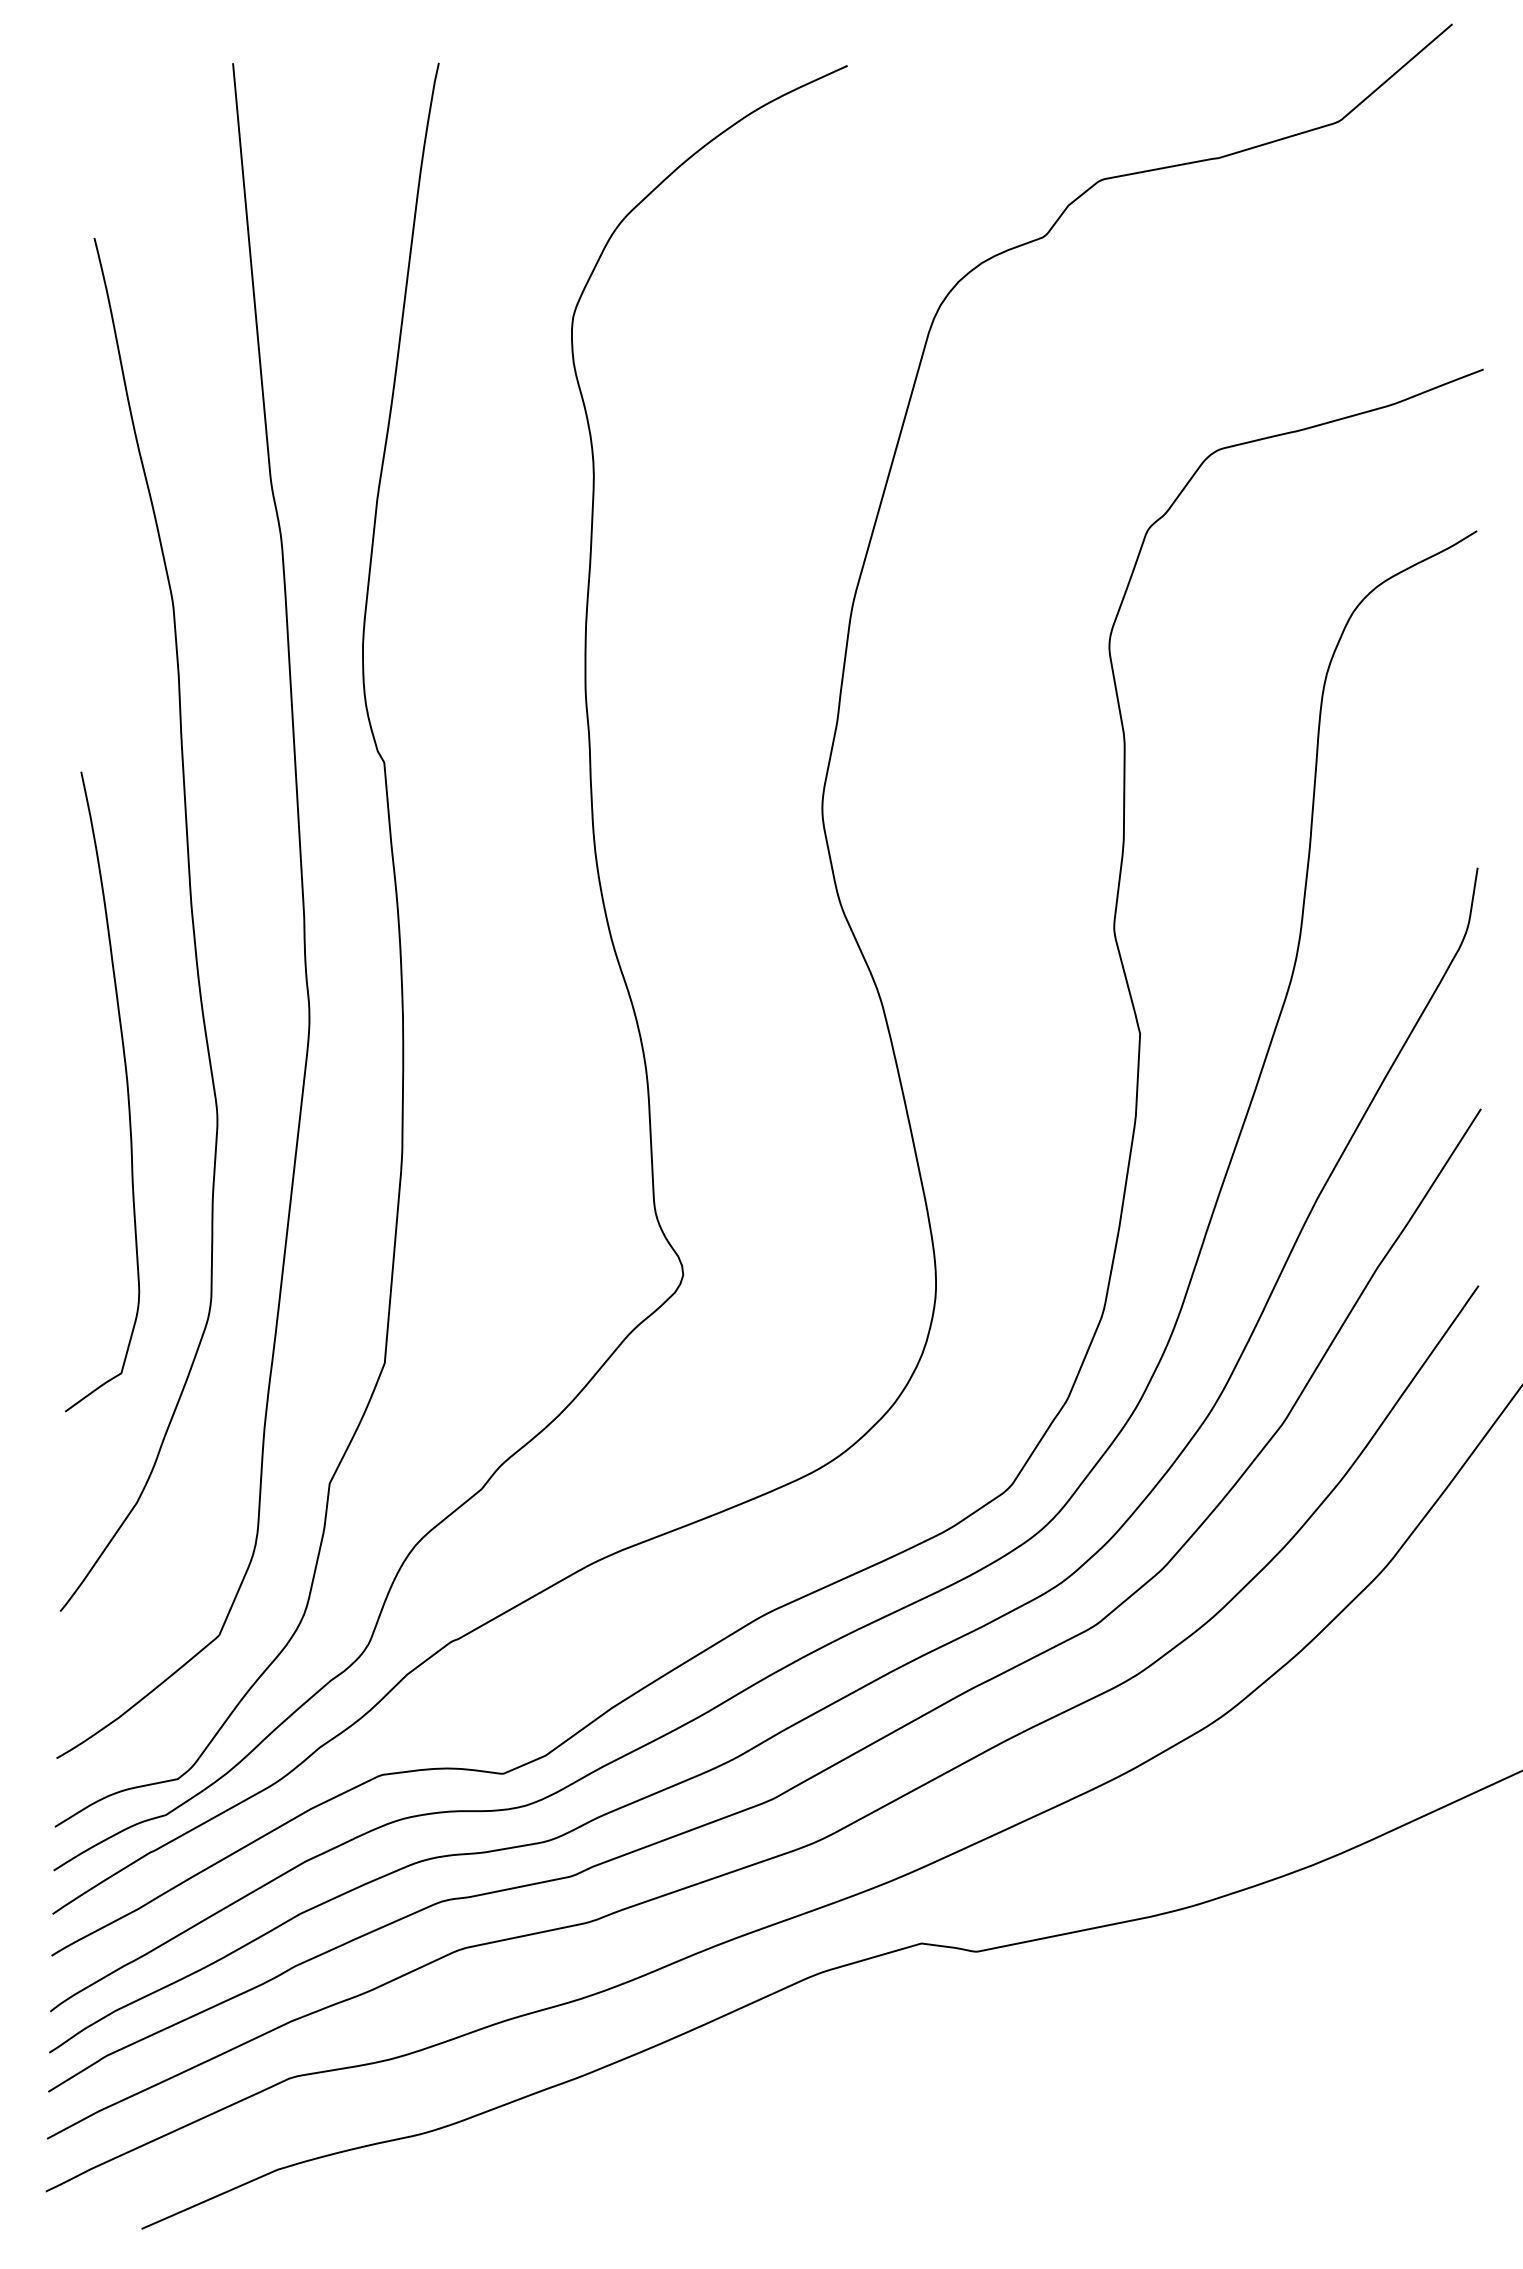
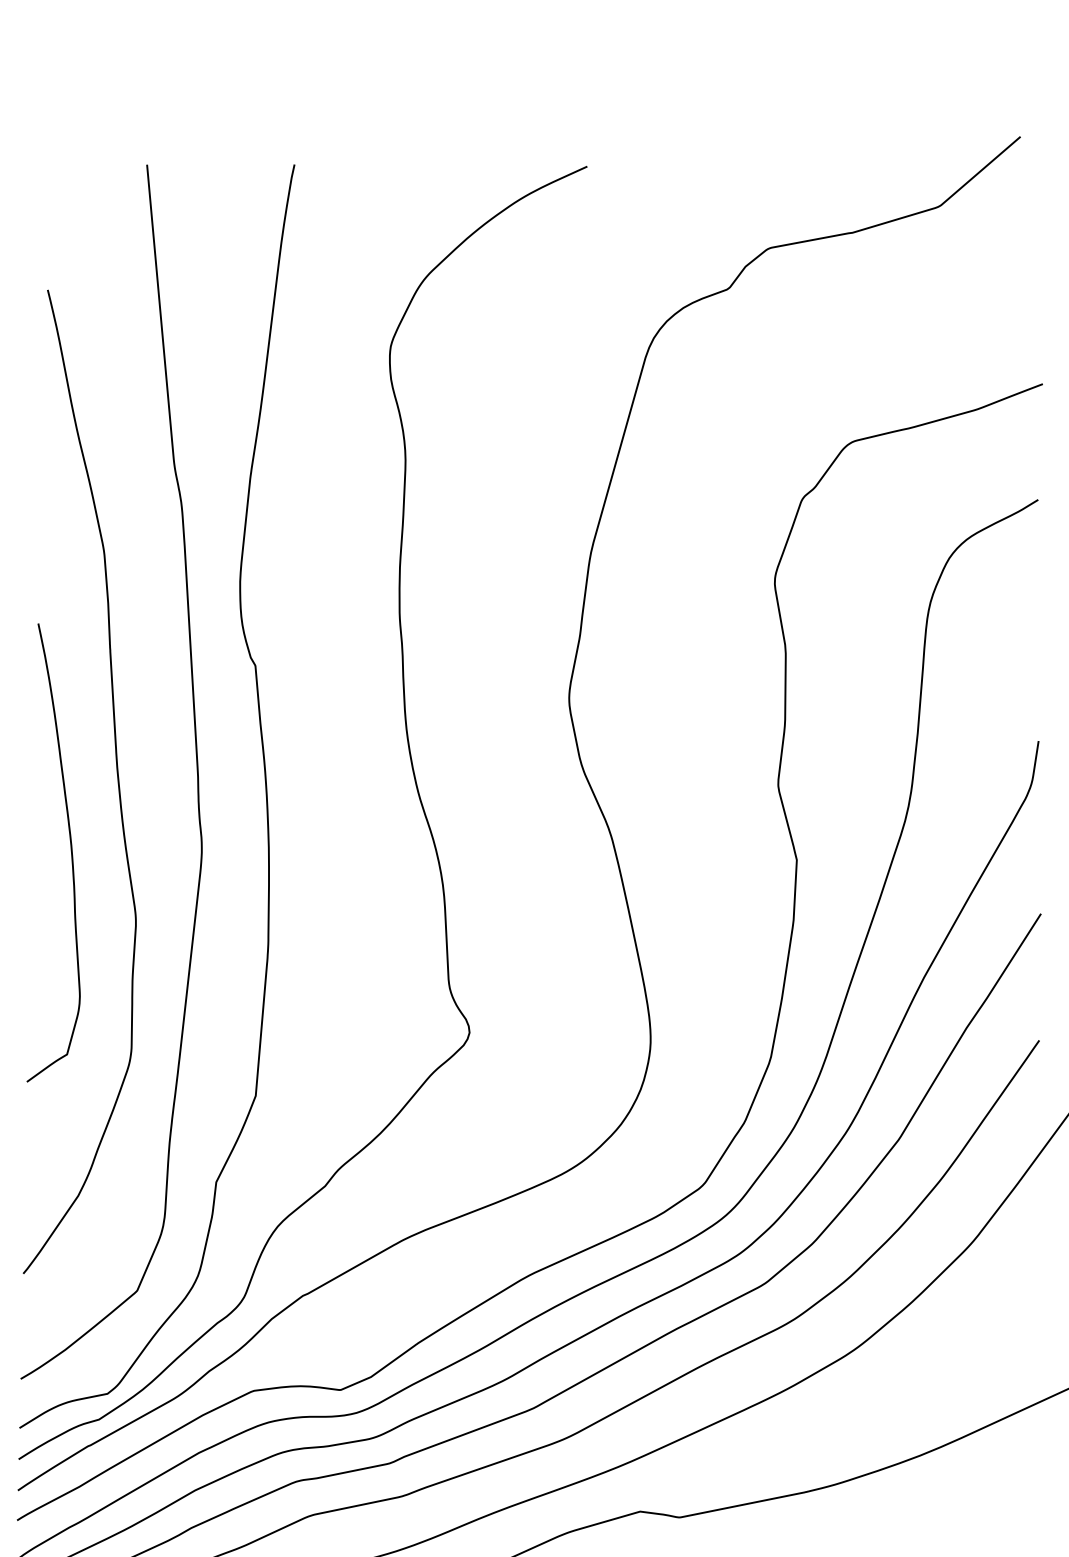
curve: (126, 1087) -> (70, 849), moved

